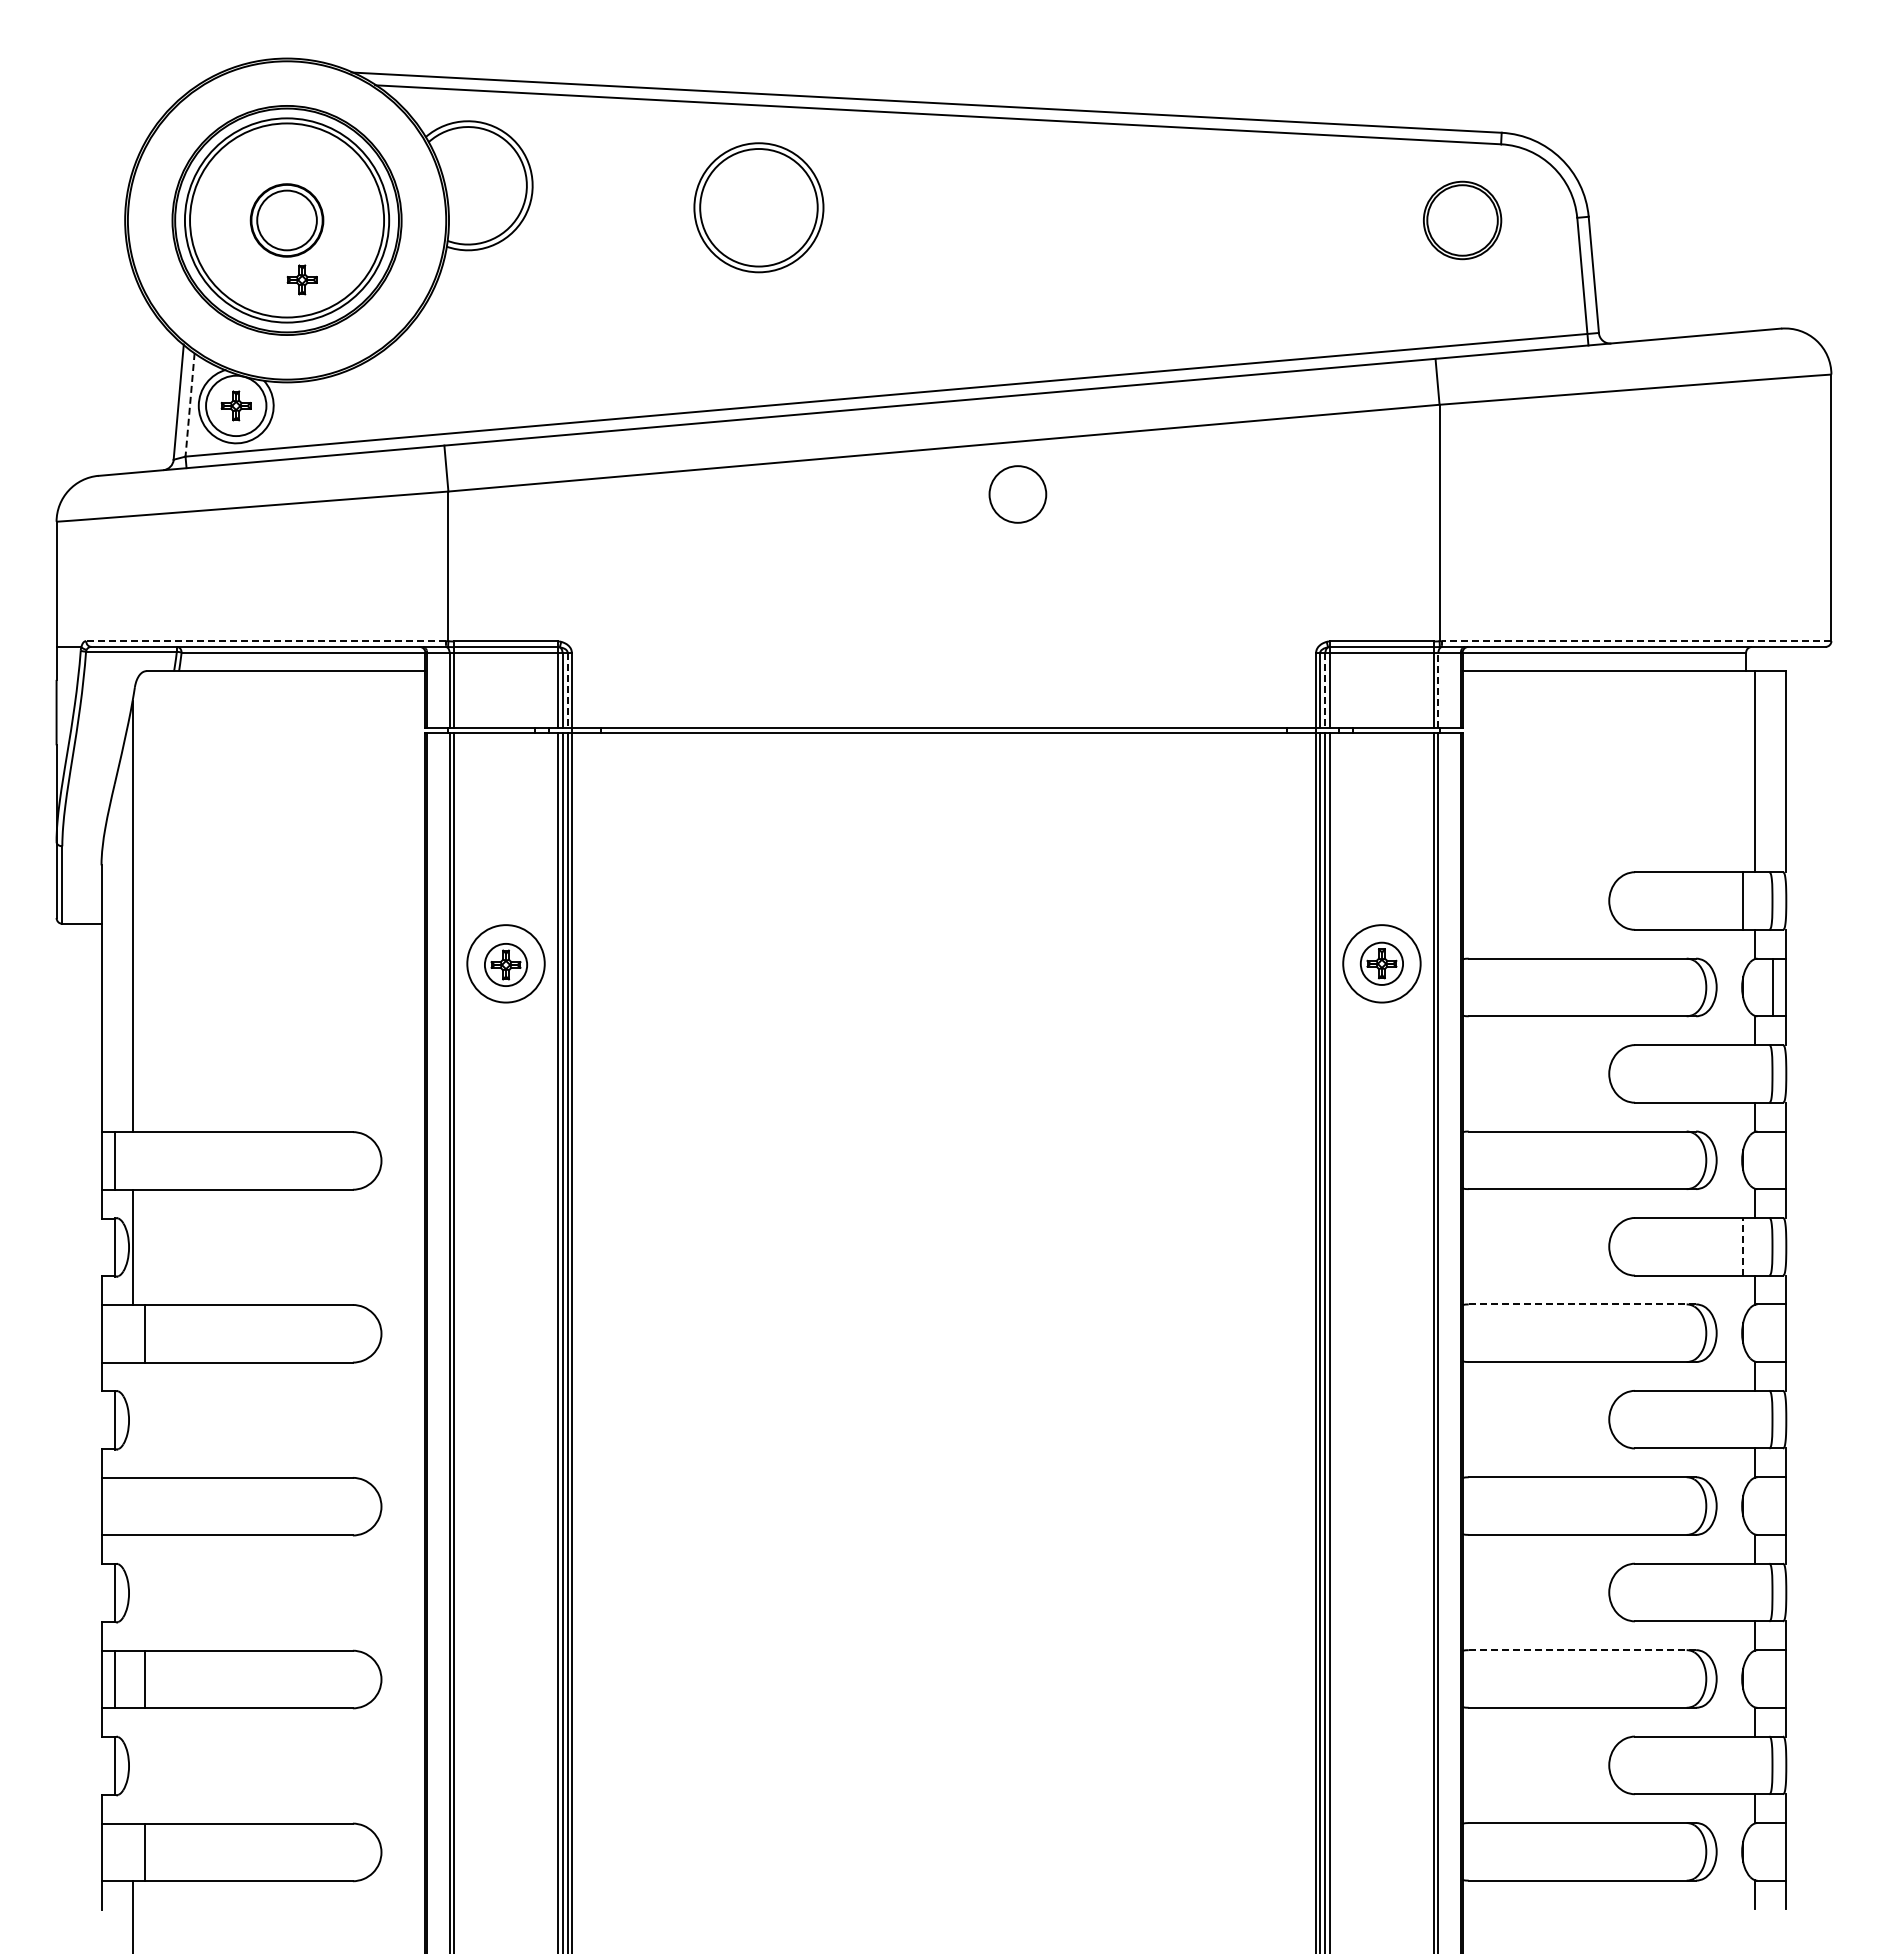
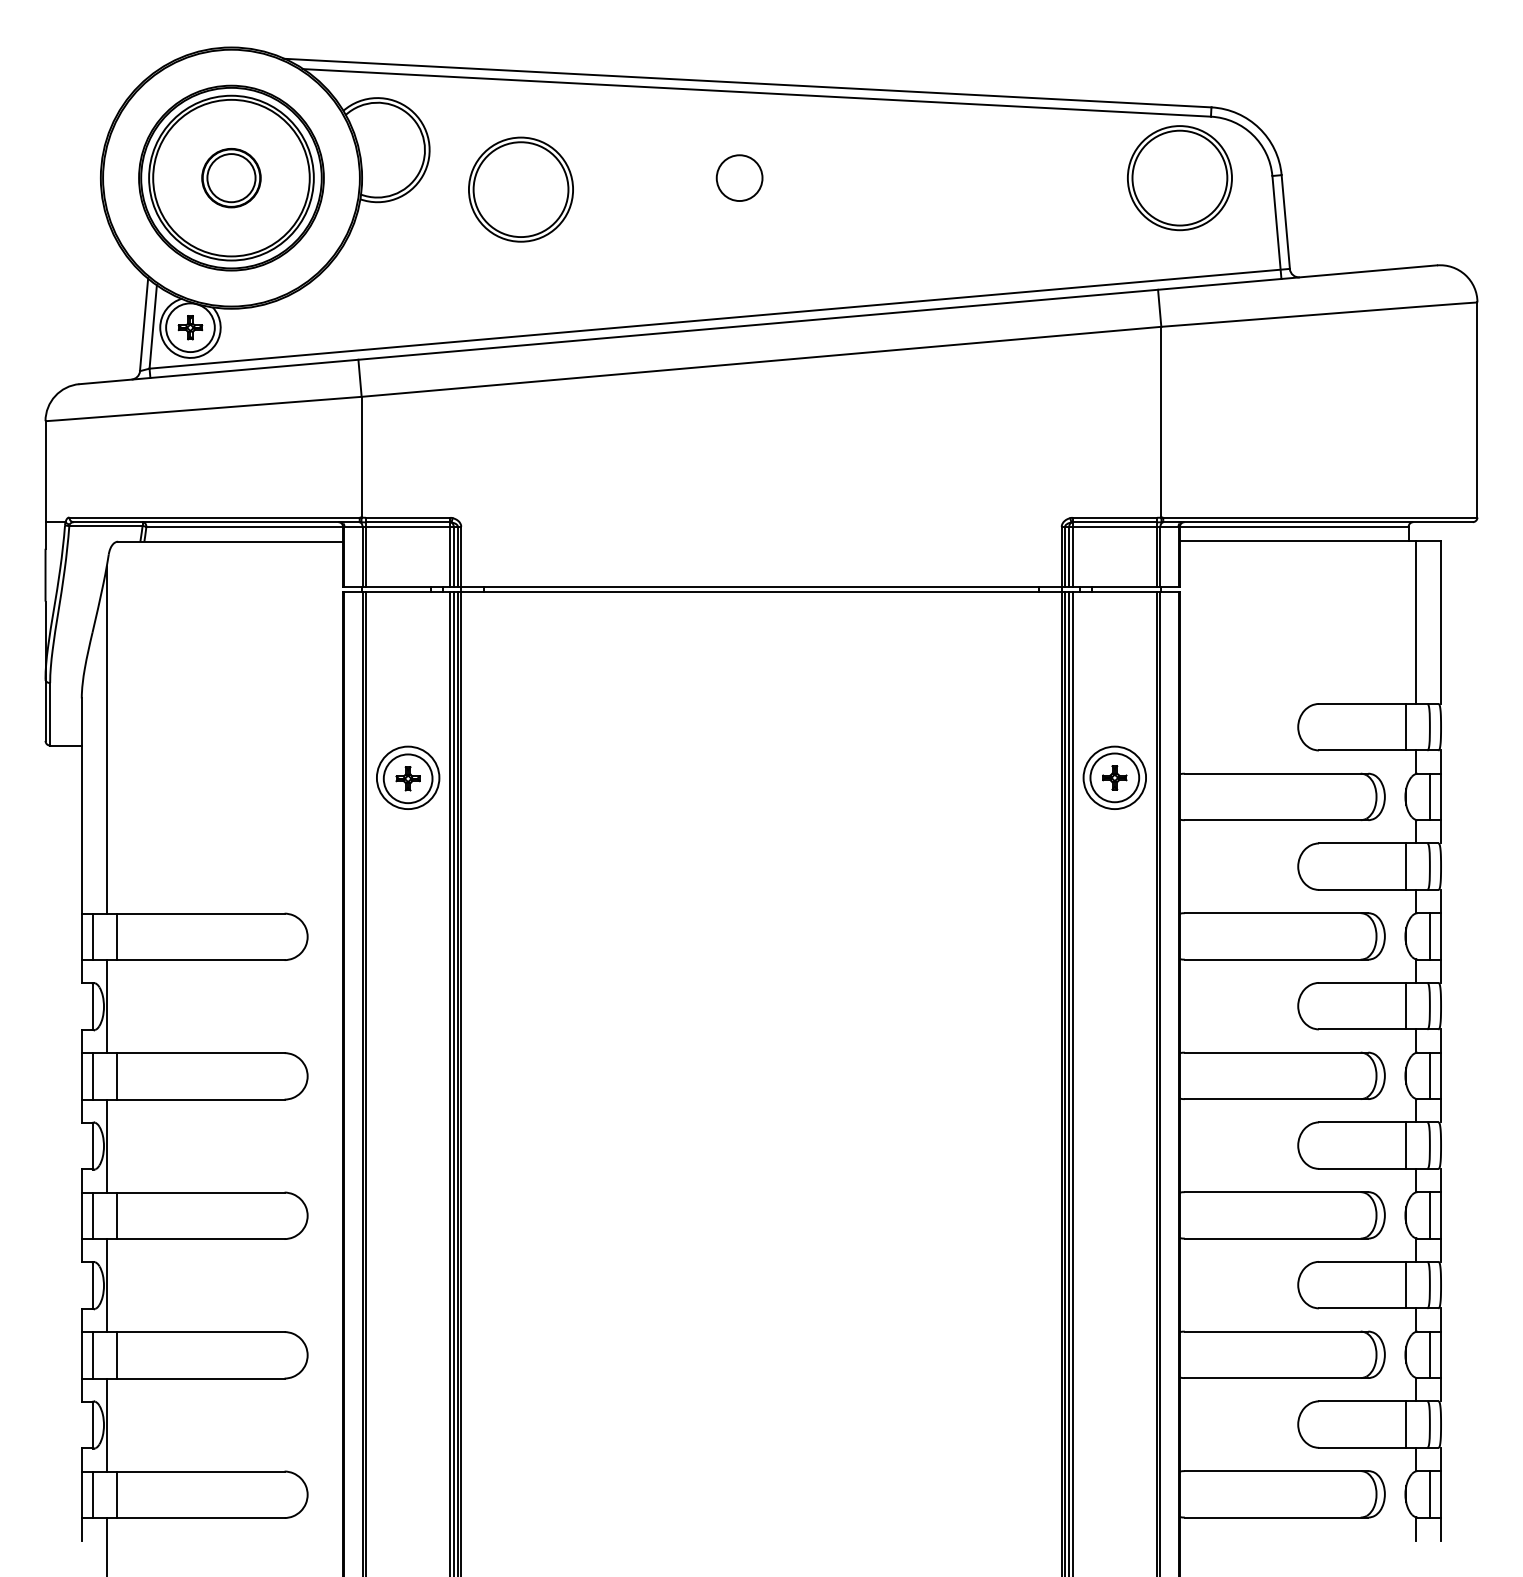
part: (758, 207) -> (520, 189), moved
part: (1462, 220) -> (1179, 178), size x1.67
part: (301, 279) -> (243, 225), removed
line: (190, 405) -> (153, 327), dashed -> solid
circle: (1017, 494) -> (739, 178), moved
line: (266, 641) -> (214, 517), dashed -> solid
line: (1636, 641) -> (1320, 517), dashed -> solid
line: (1438, 689) -> (1160, 556), dashed -> solid
line: (567, 690) -> (457, 557), dashed -> solid
line: (1325, 690) -> (1069, 557), dashed -> solid
circle: (1381, 963) -> (1114, 777), size x1.43
circle: (505, 964) -> (407, 778), size x1.43
line: (1743, 1073) -> (1406, 866), added
line: (144, 1160) -> (116, 936), added
line: (1772, 1160) -> (1429, 936), added
line: (1743, 1246) -> (1406, 1005), dashed -> solid
line: (1582, 1304) -> (1276, 1052), dashed -> solid
line: (115, 1333) -> (93, 1076), added
line: (1772, 1333) -> (1429, 1076), added
line: (132, 1419) -> (106, 1145), added
line: (1743, 1419) -> (1406, 1145), added
line: (1772, 1505) -> (1429, 1214), added
line: (115, 1506) -> (93, 1215), added
line: (144, 1506) -> (116, 1215), added
line: (132, 1592) -> (106, 1285), added
line: (1743, 1592) -> (1406, 1285), added
line: (1582, 1650) -> (1276, 1331), dashed -> solid
line: (1772, 1678) -> (1429, 1354), added
line: (132, 1765) -> (106, 1424), added
line: (1743, 1765) -> (1406, 1424), added
line: (1772, 1851) -> (1429, 1494), added
line: (115, 1852) -> (93, 1494), added

